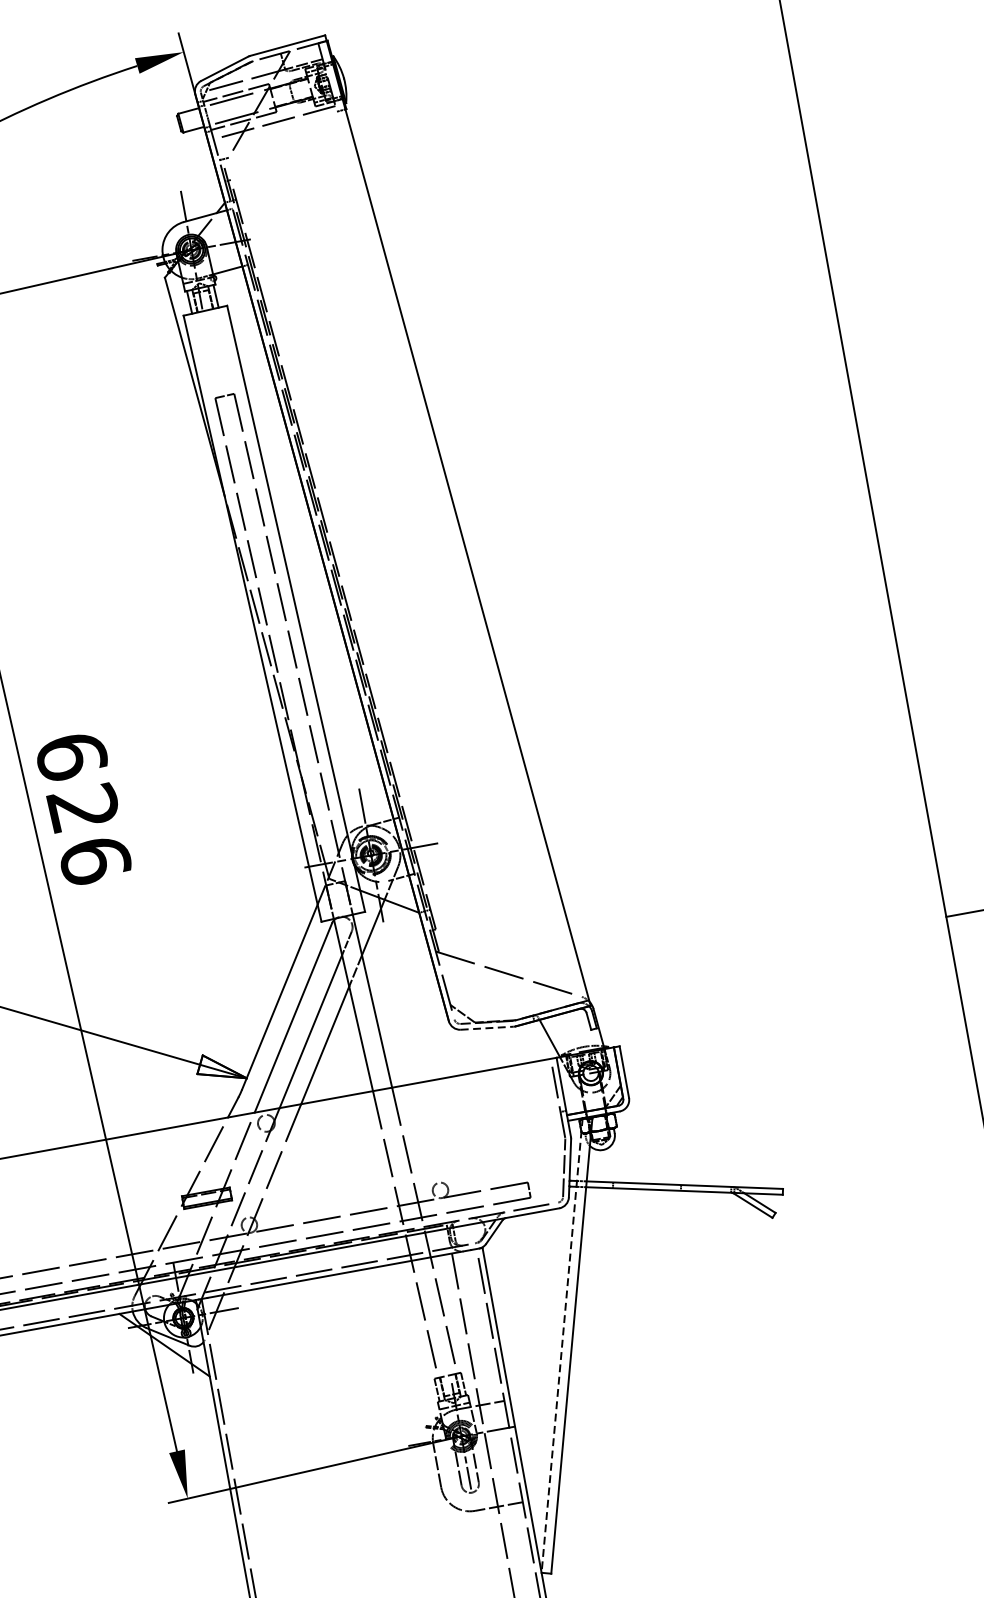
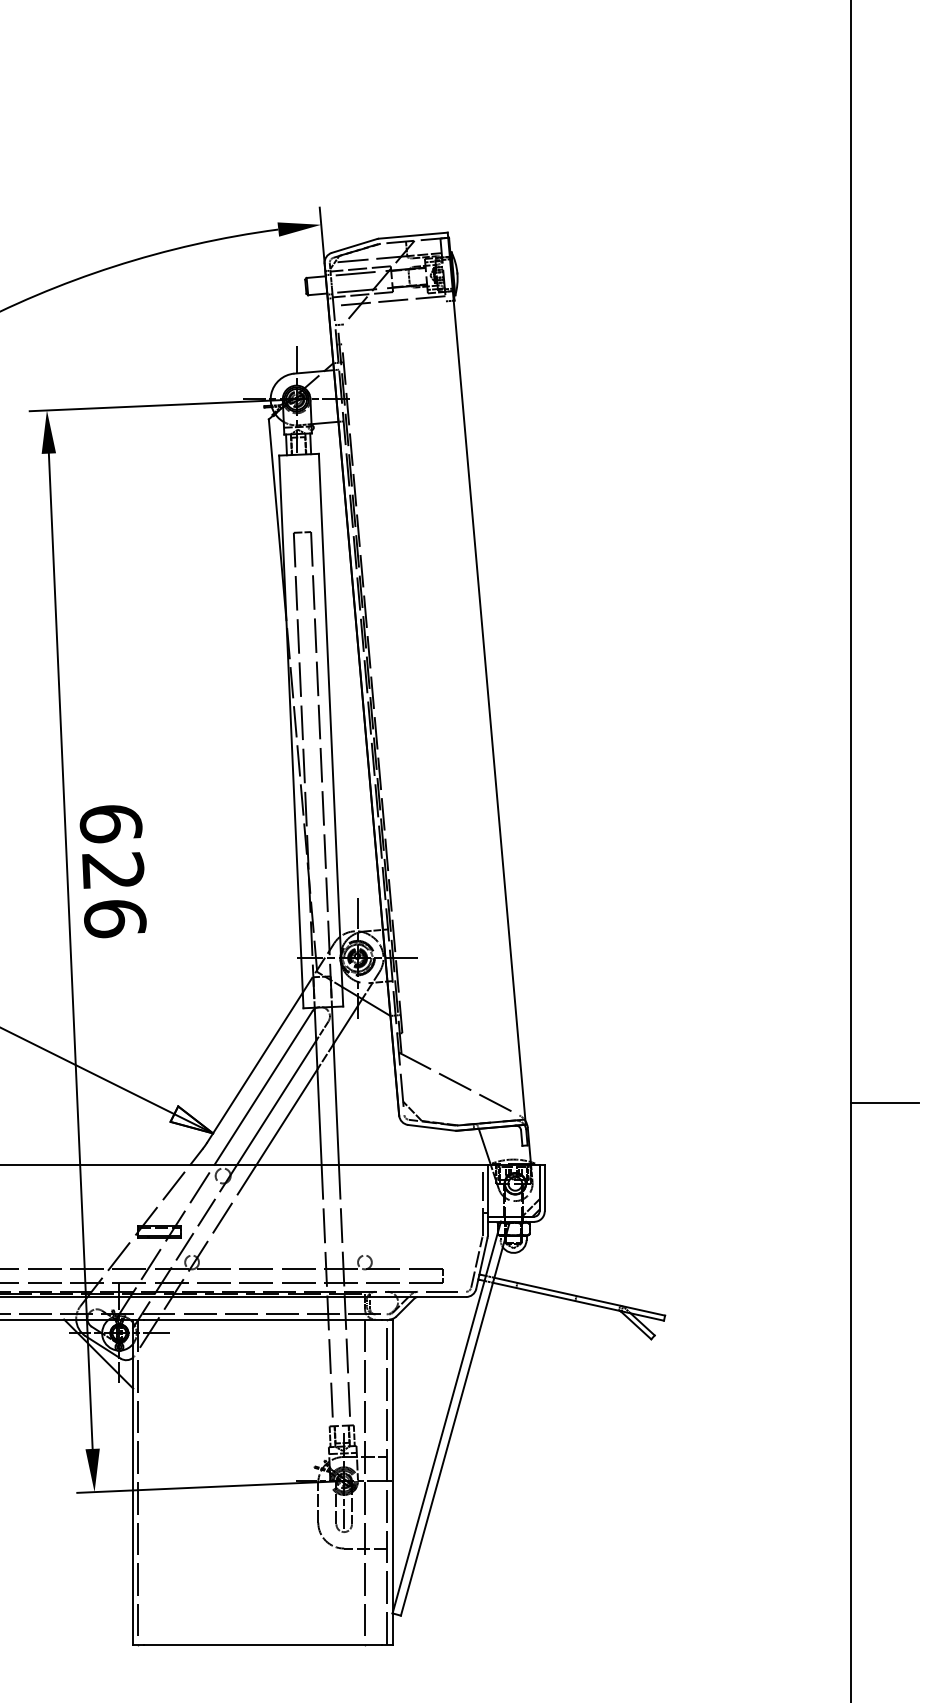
line: (486, 1027) -> (431, 1127), dashed -> solid
line: (562, 1346) -> (446, 1418), dashed -> solid

